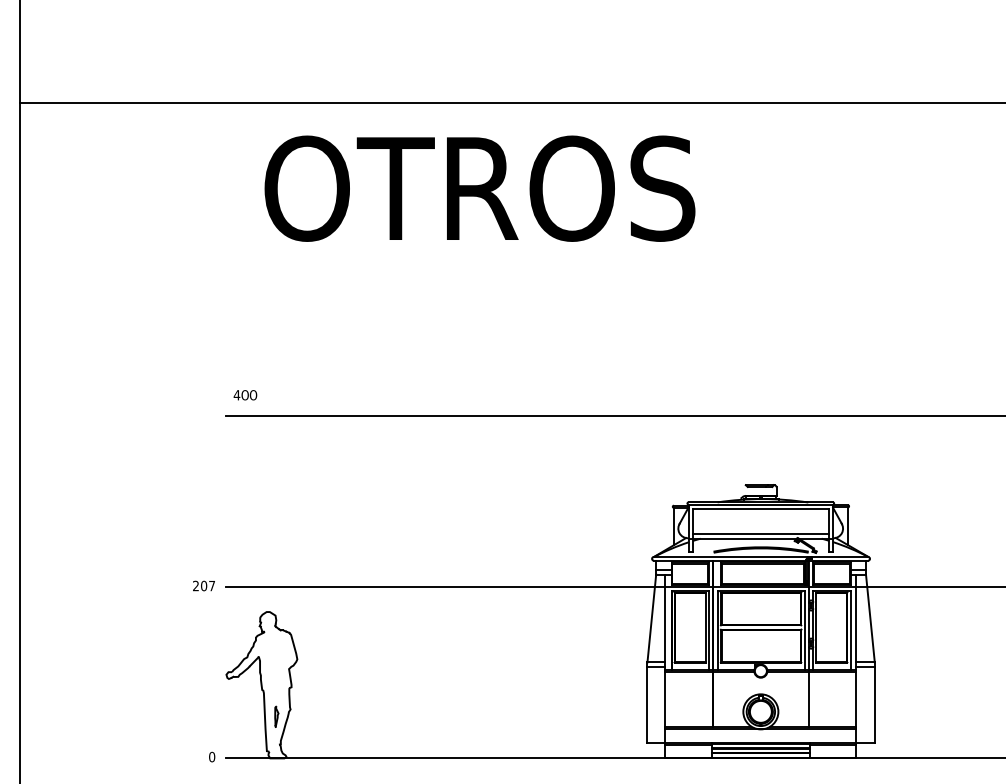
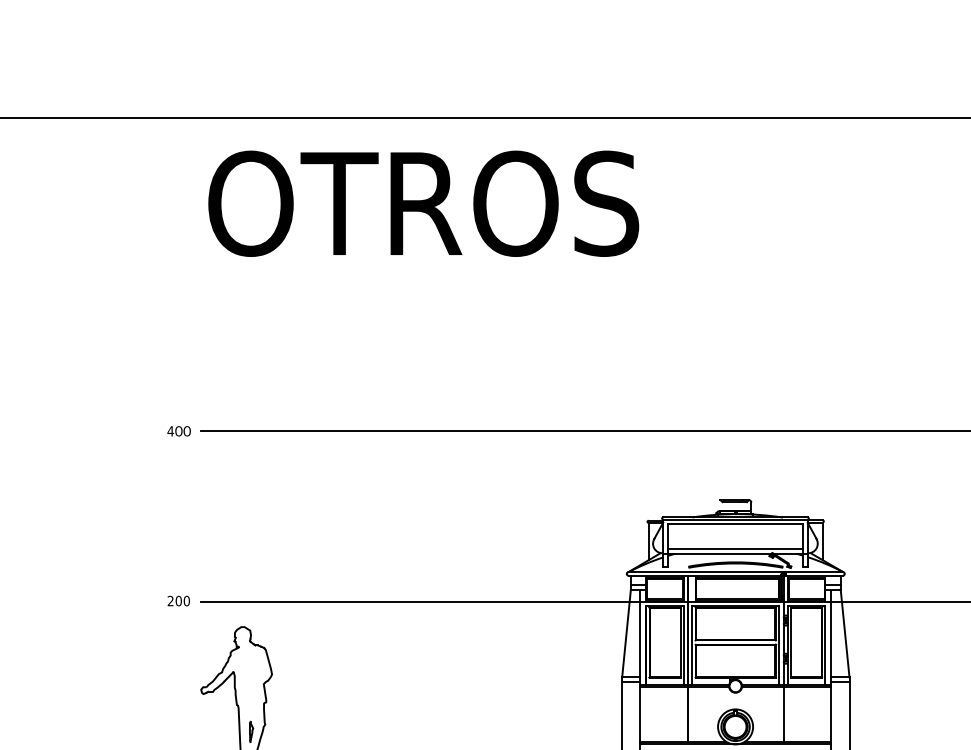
text: (479, 188) -> (423, 203), moved
text: (245, 395) -> (179, 431), moved
text: (212, 585) -> (187, 600), 207 -> 200

